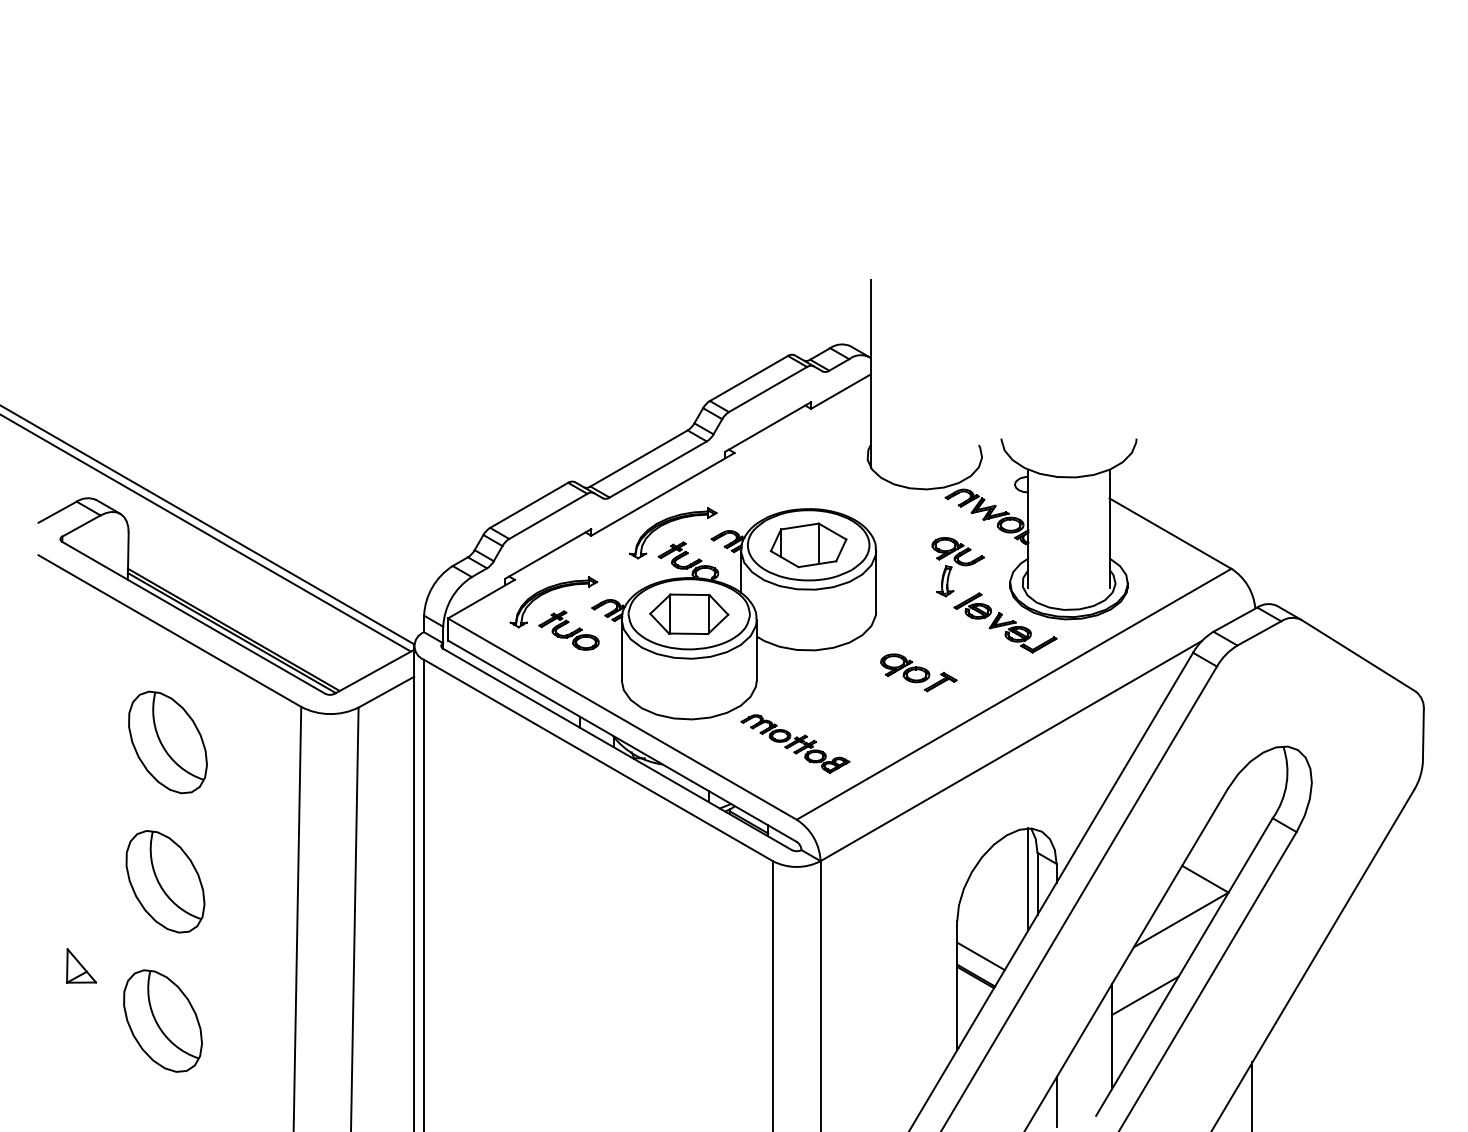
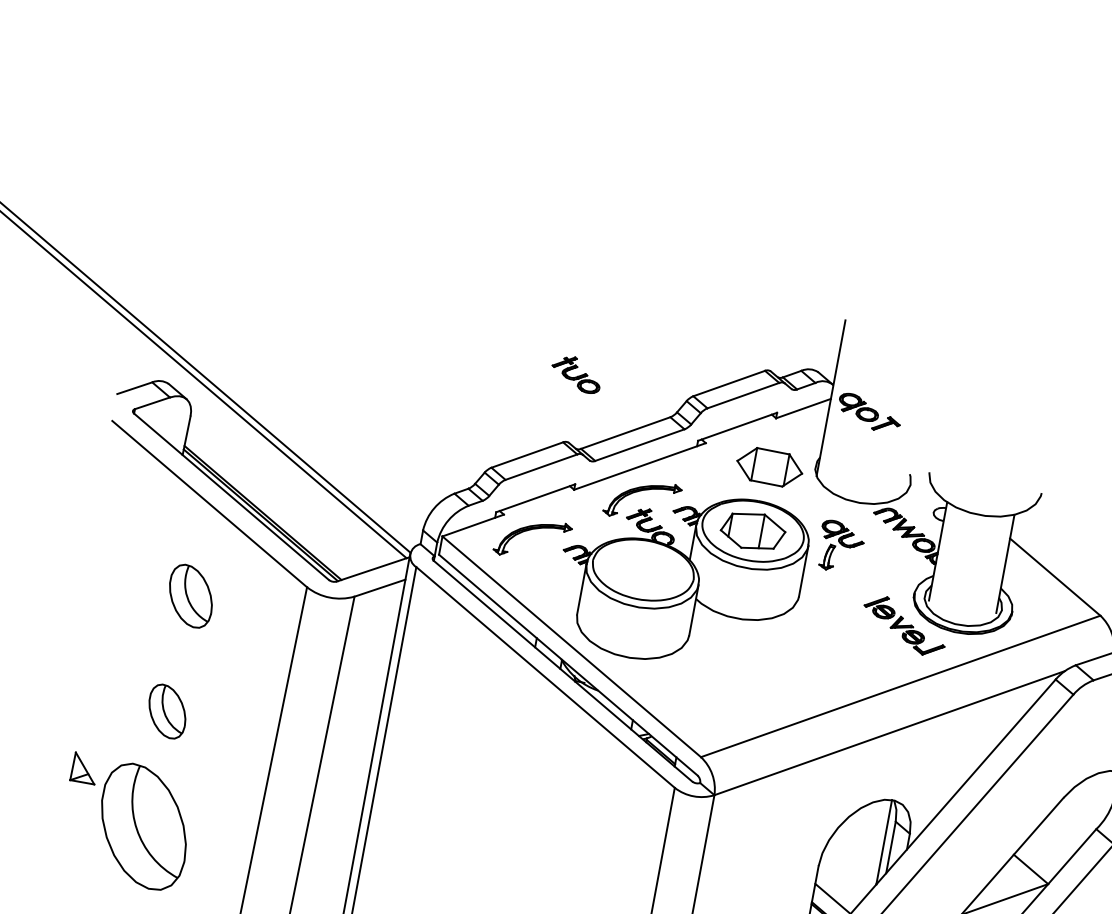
part: (957, 567) -> (840, 547), moved
part: (689, 613) -> (770, 466), moved
part: (568, 630) -> (576, 374), moved
part: (918, 672) -> (869, 412), moved
part: (167, 742) -> (190, 596), size x0.7
part: (795, 743) -> (711, 693), removed
part: (165, 881) -> (167, 711), size x0.6
part: (162, 1020) -> (143, 826), size x1.4

